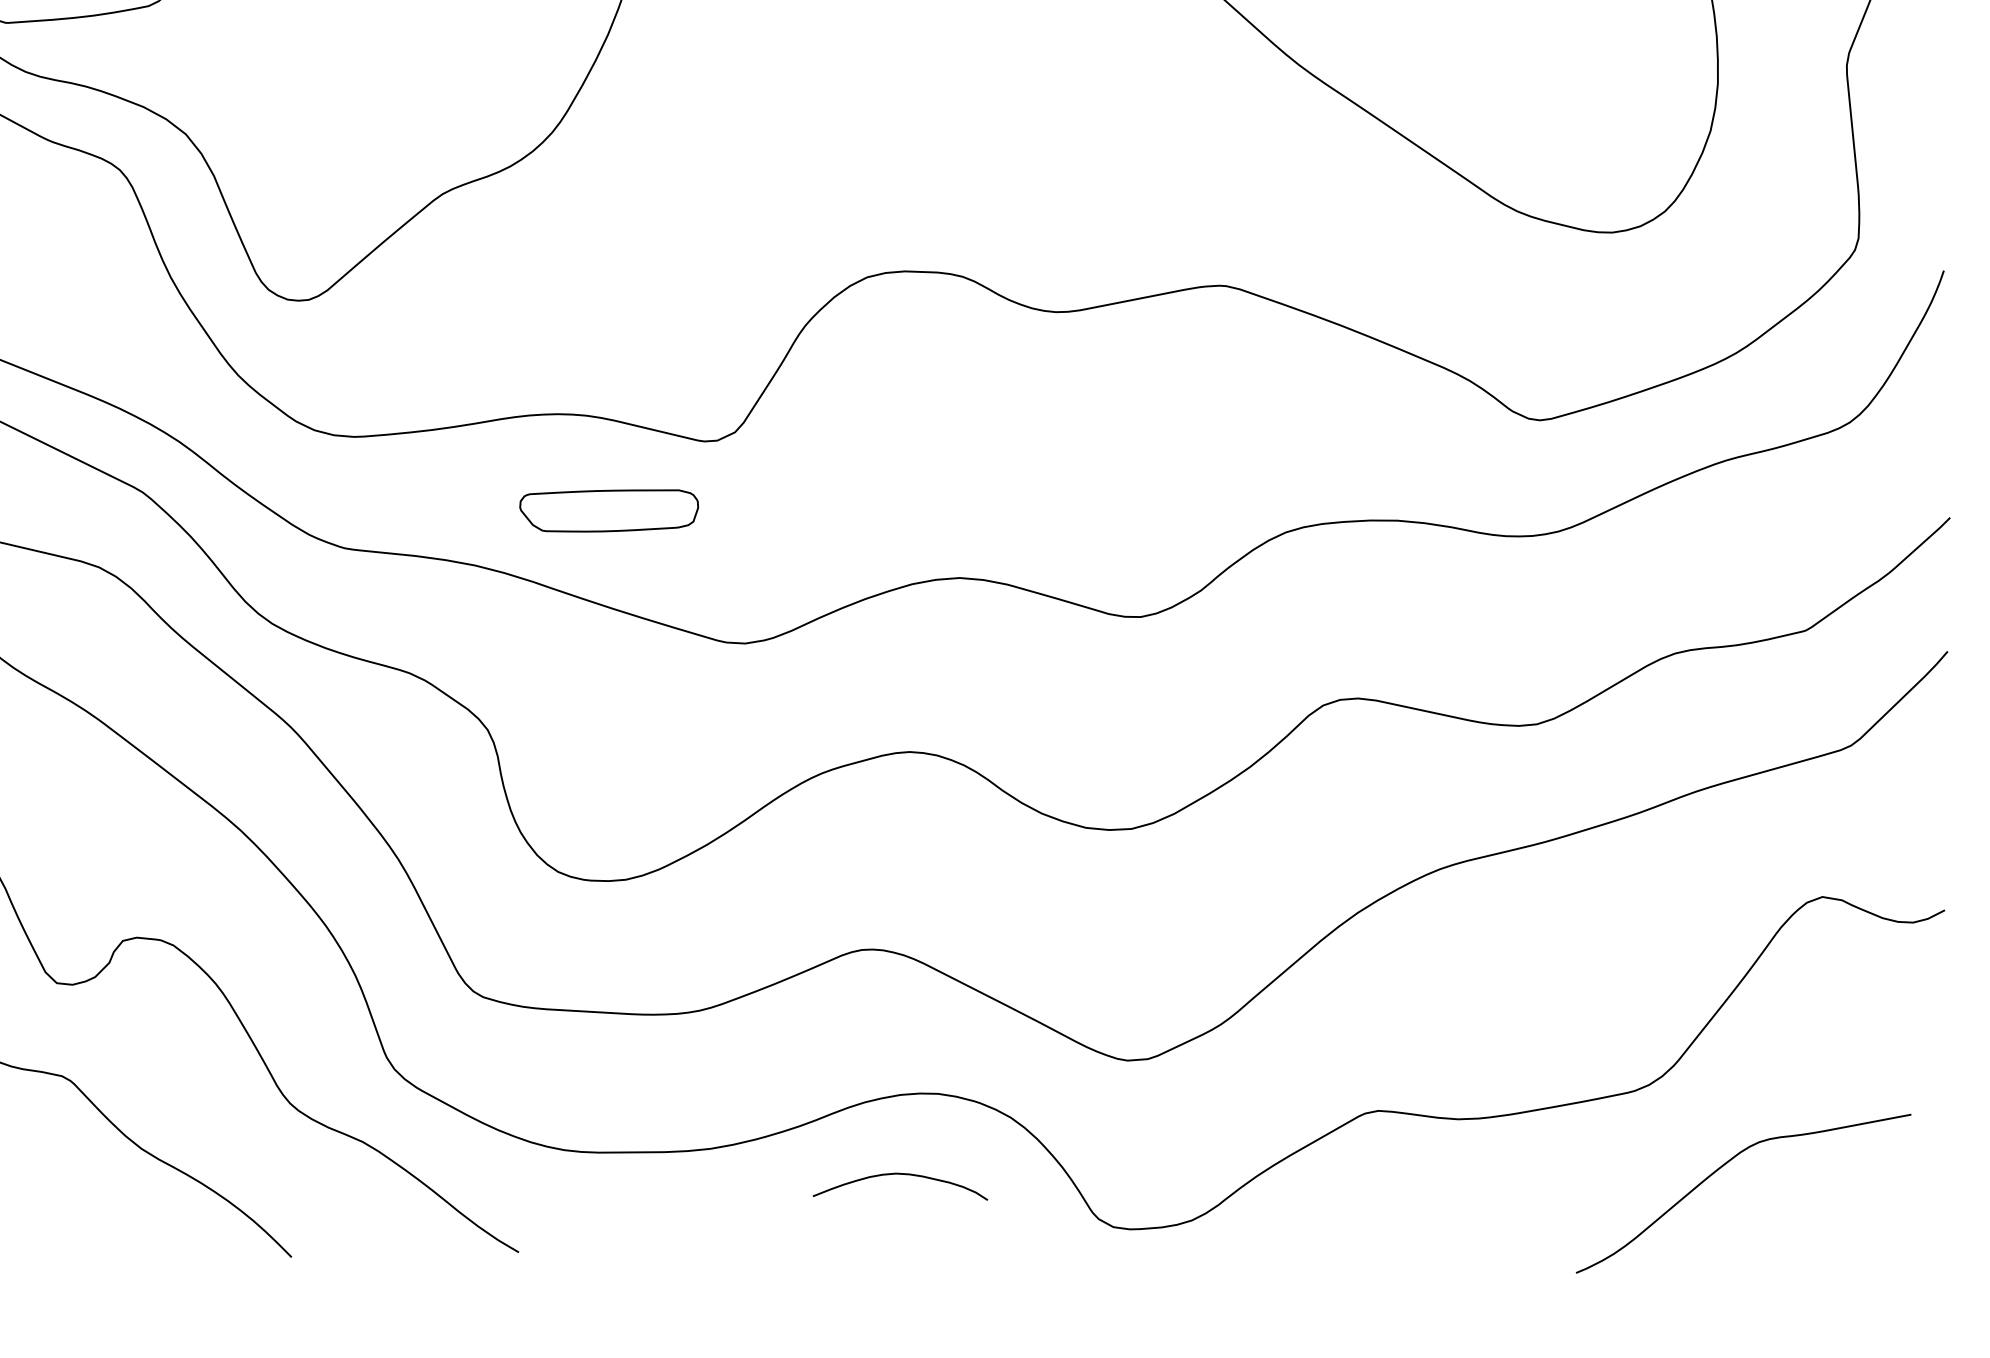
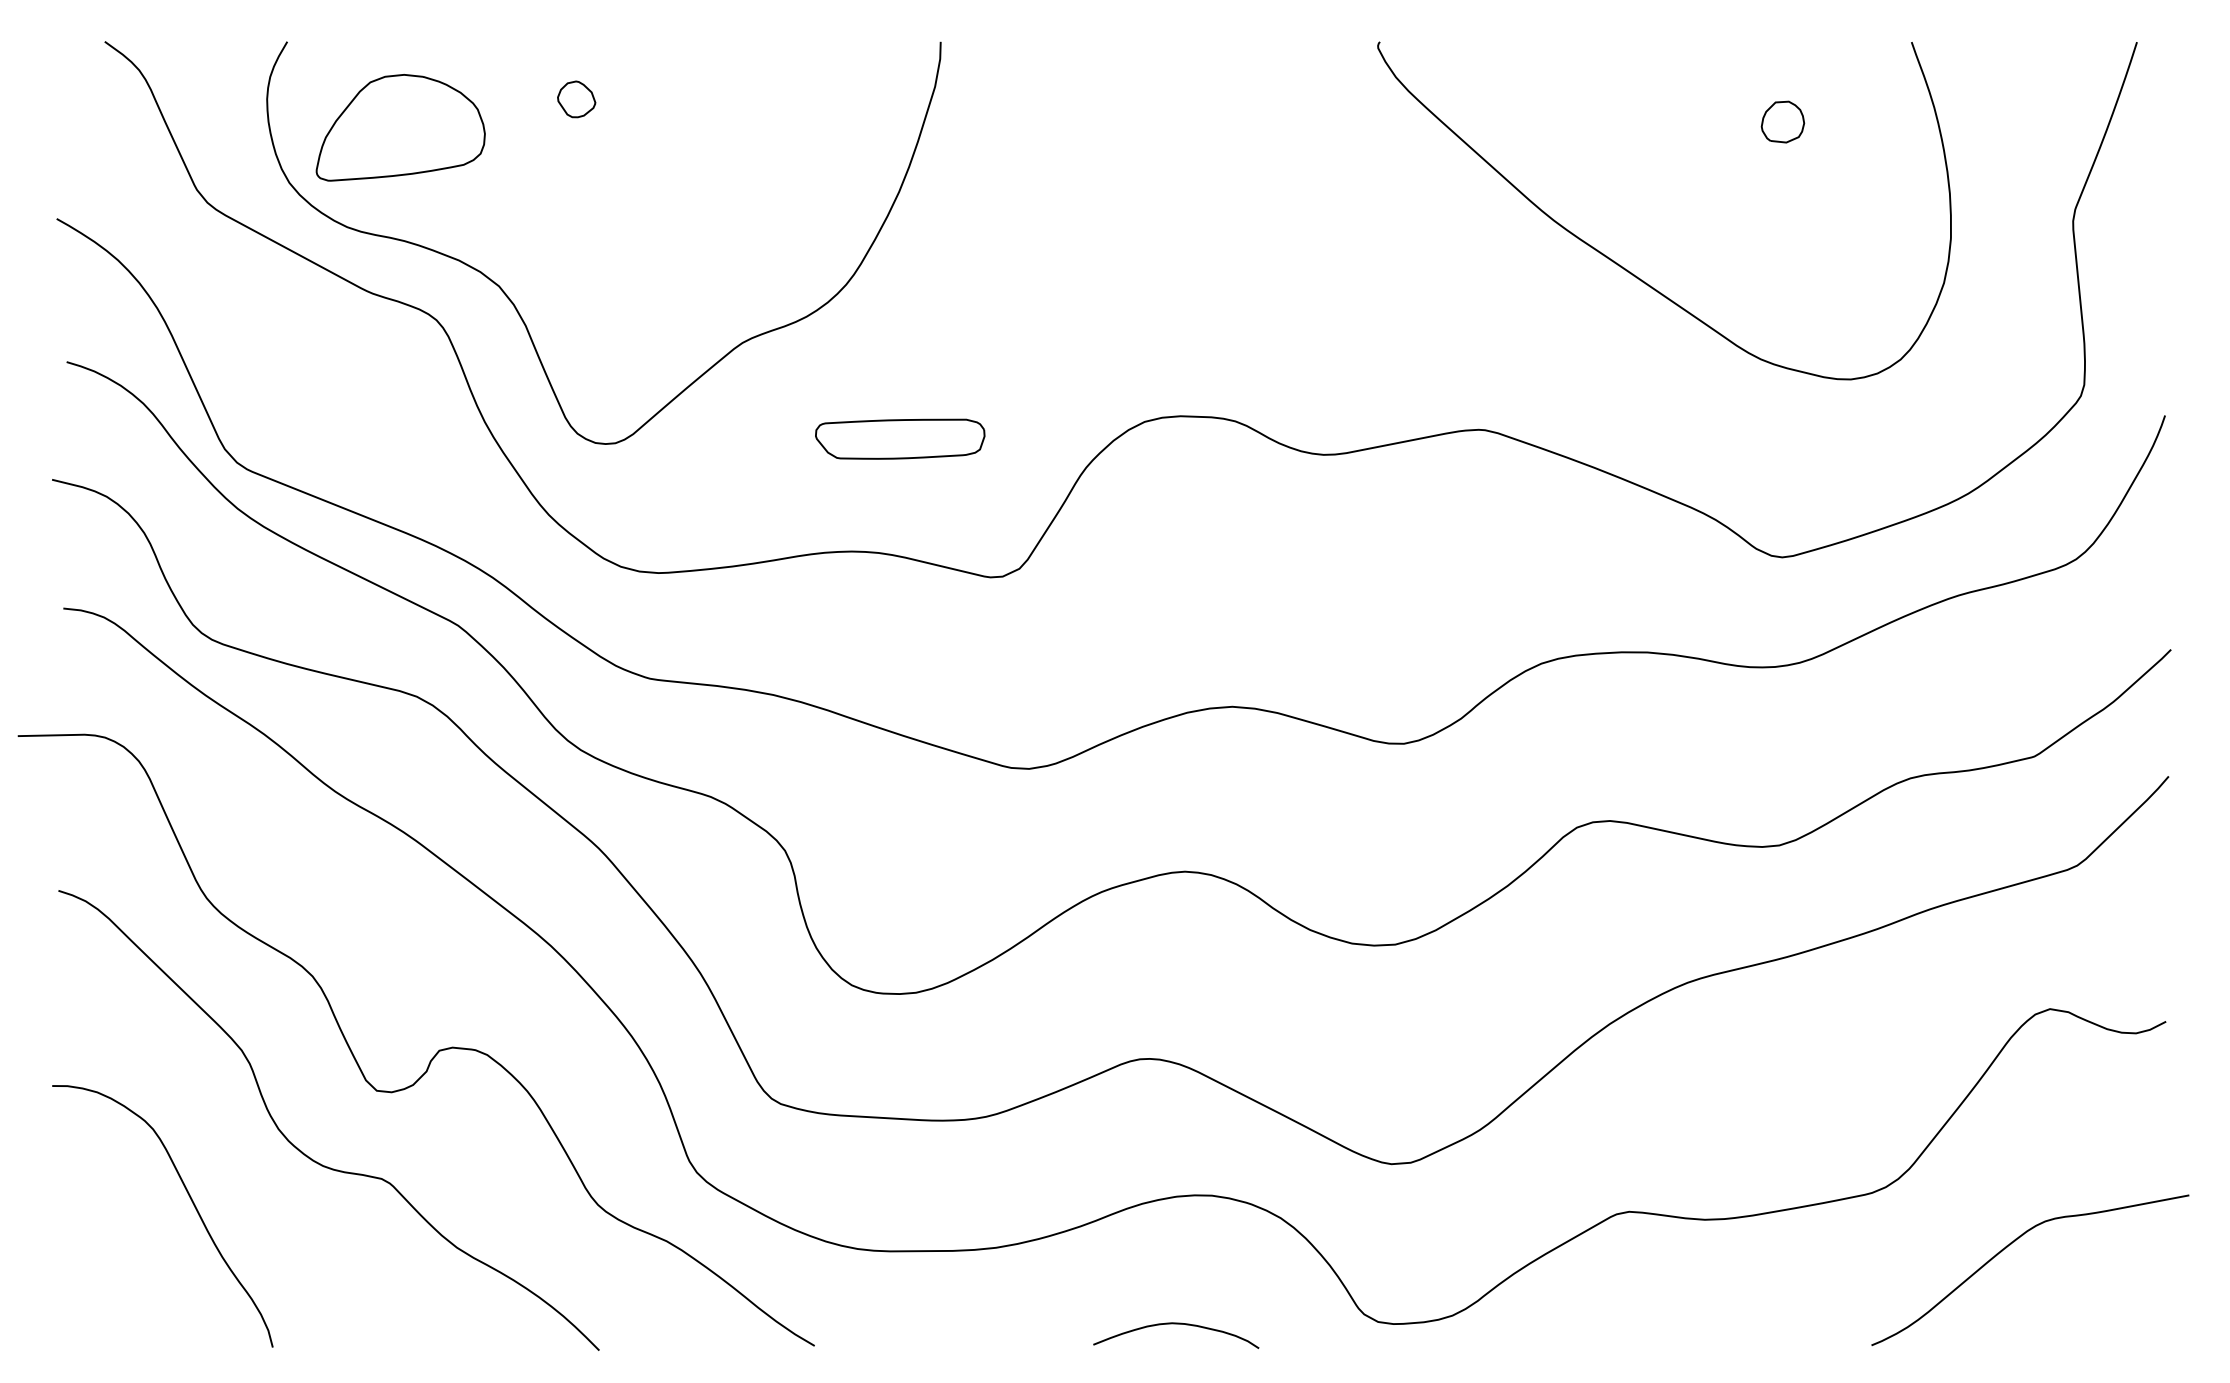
part: (609, 510) -> (900, 438), moved
curve: (1722, 1167) -> (2010, 1245), moved
curve: (900, 1174) -> (1176, 1324), moved

